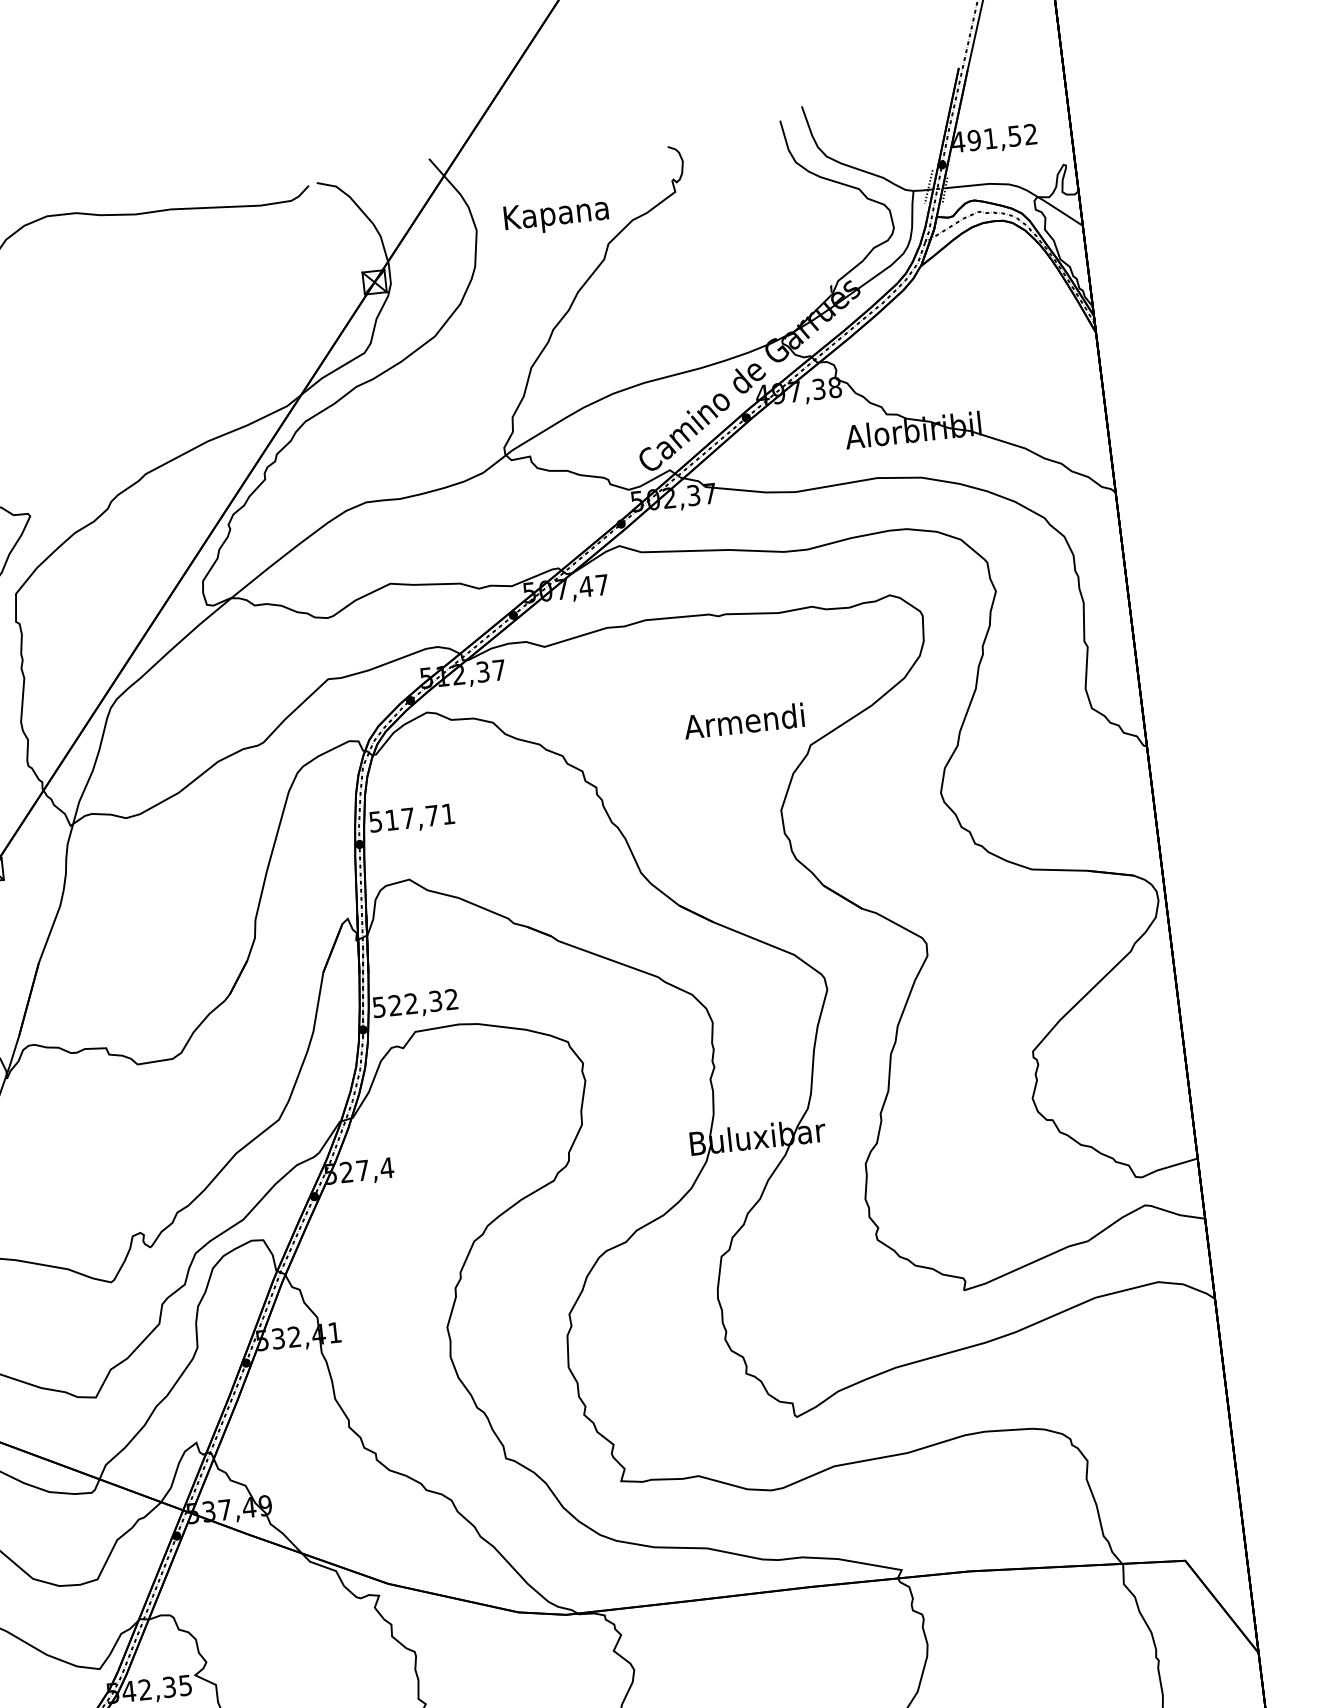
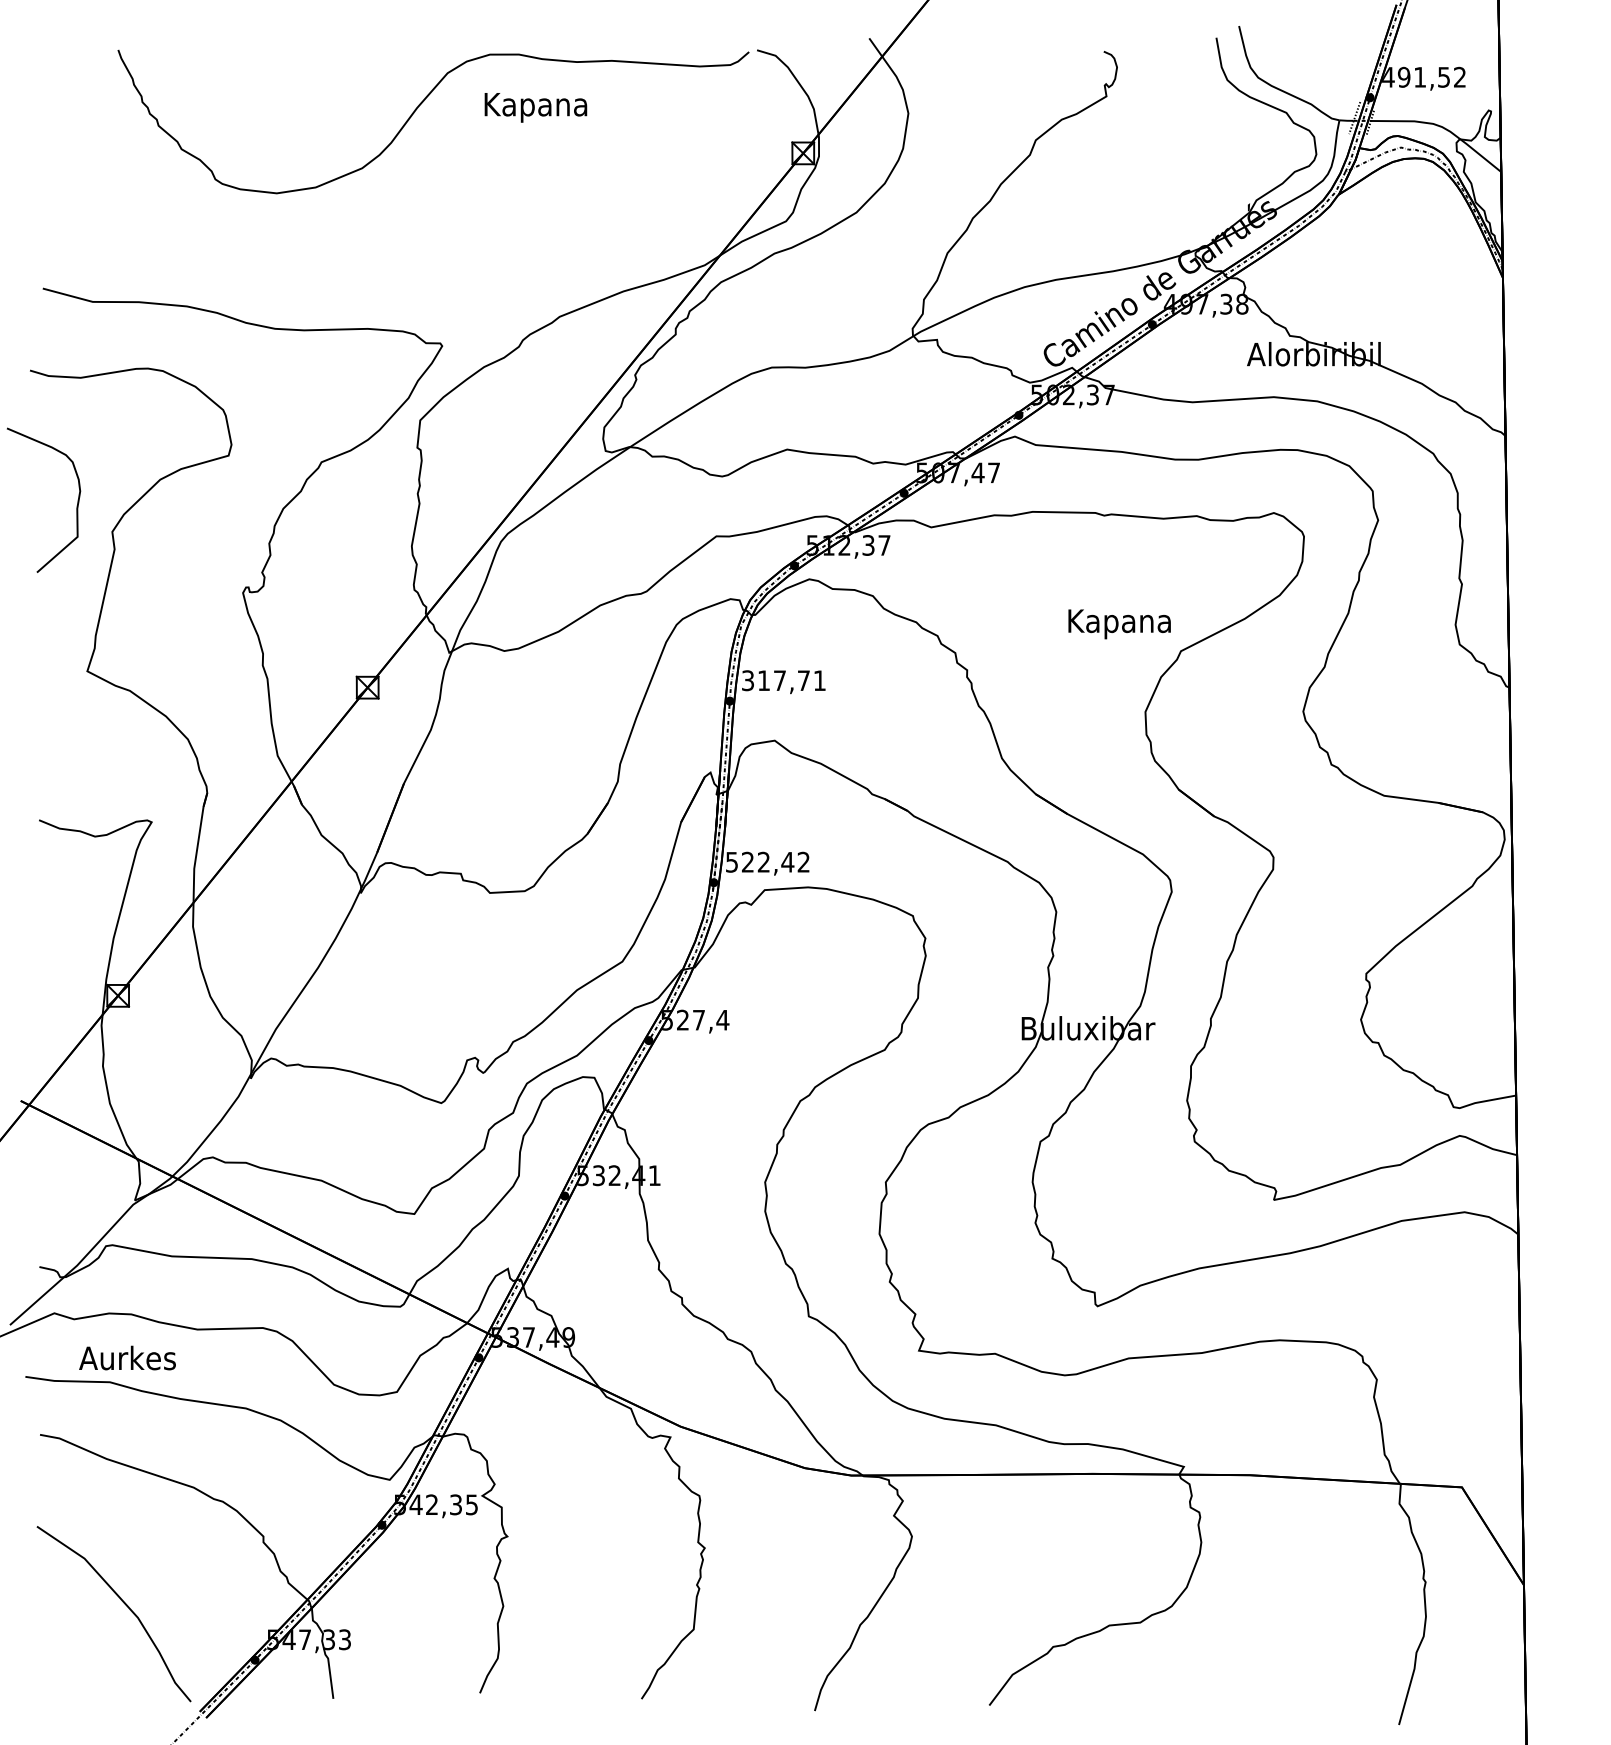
text: (556, 216) -> (535, 107), moved
text: (744, 723) -> (1118, 623), Armendi -> Kapana
text: (375, 821) -> (747, 680), 517,71 -> 317,71
text: (435, 1000) -> (787, 861), 522,32 -> 522,42

